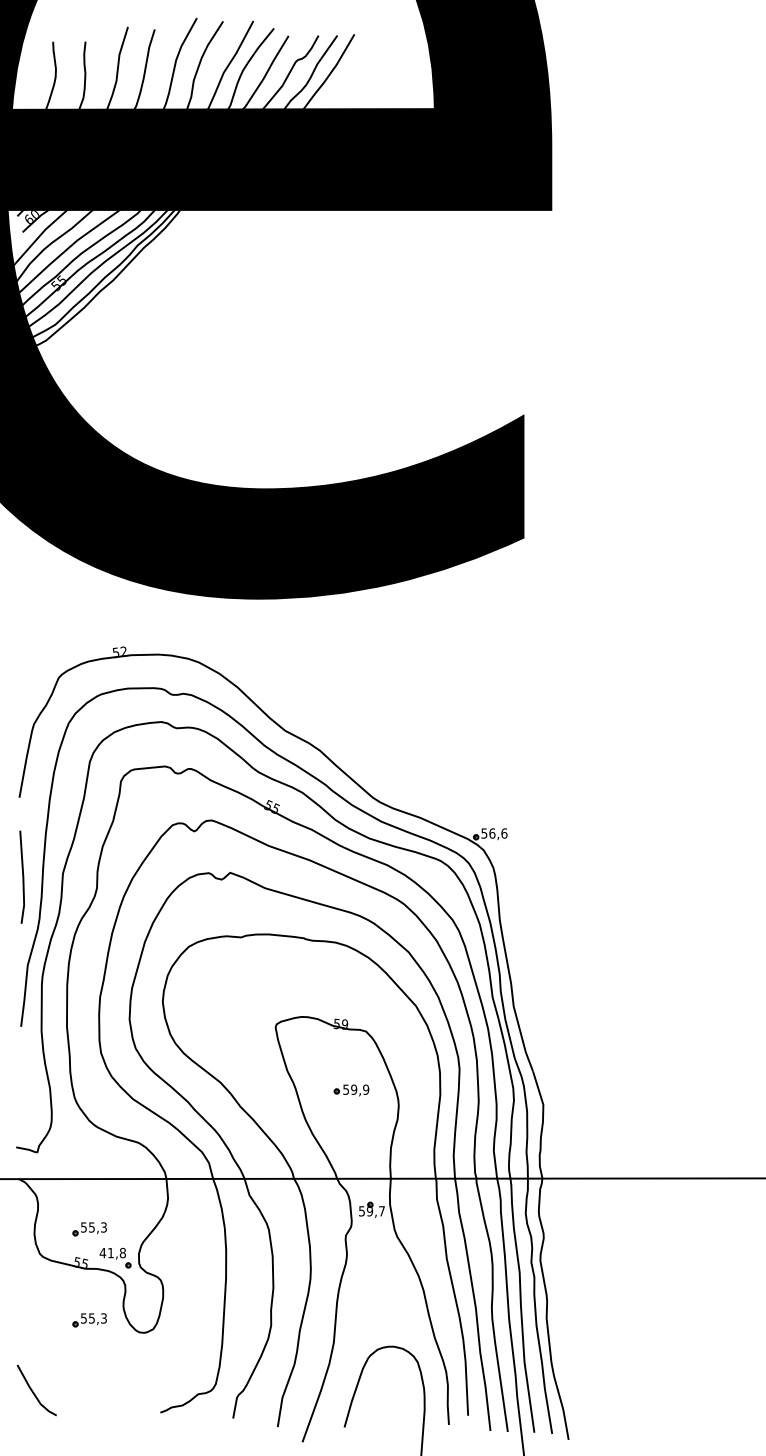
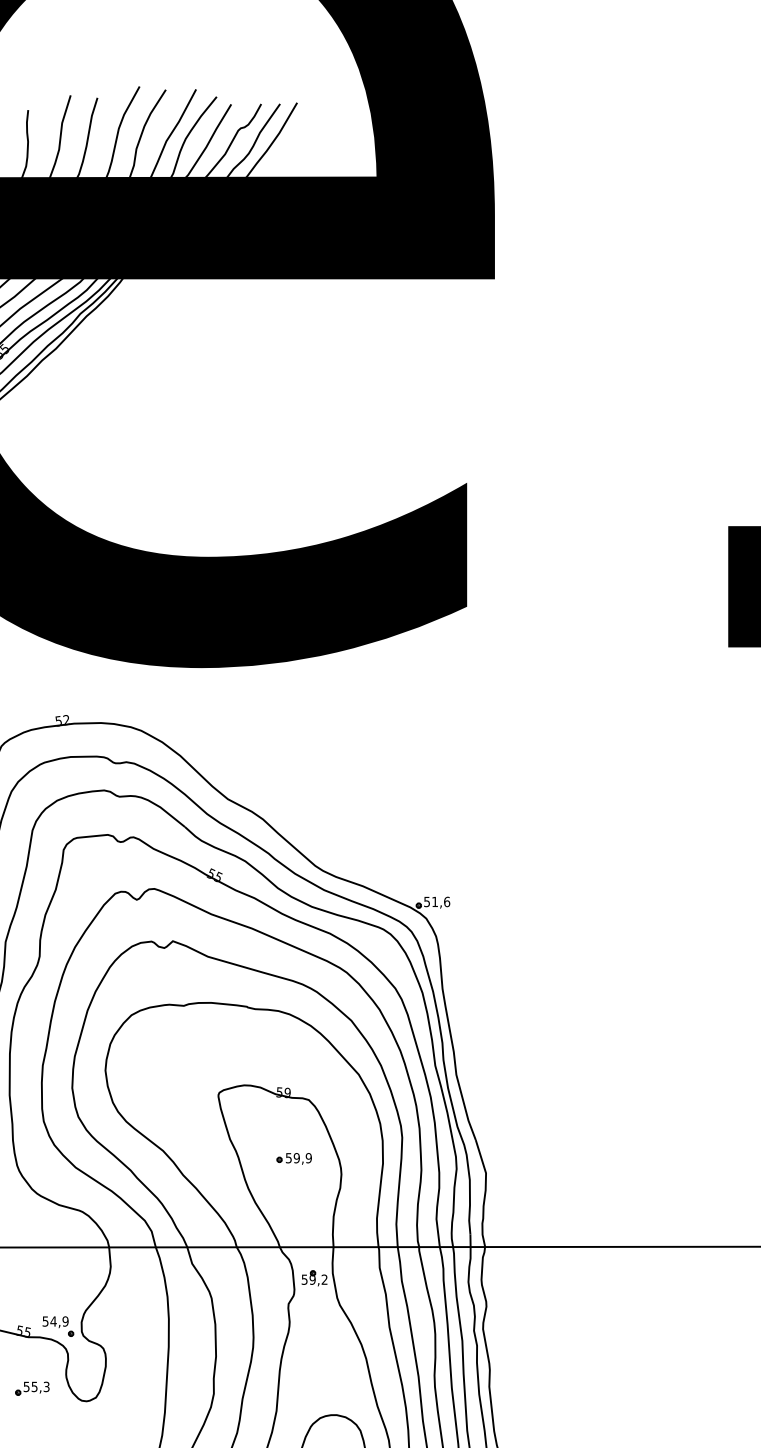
text: (492, 833) -> (435, 901), 56,6 -> 51,6
text: (381, 1211) -> (324, 1279), 59,7 -> 59,2
part: (89, 1229) -> (32, 1297), removed
text: (112, 1253) -> (55, 1321), 41,8 -> 54,9

